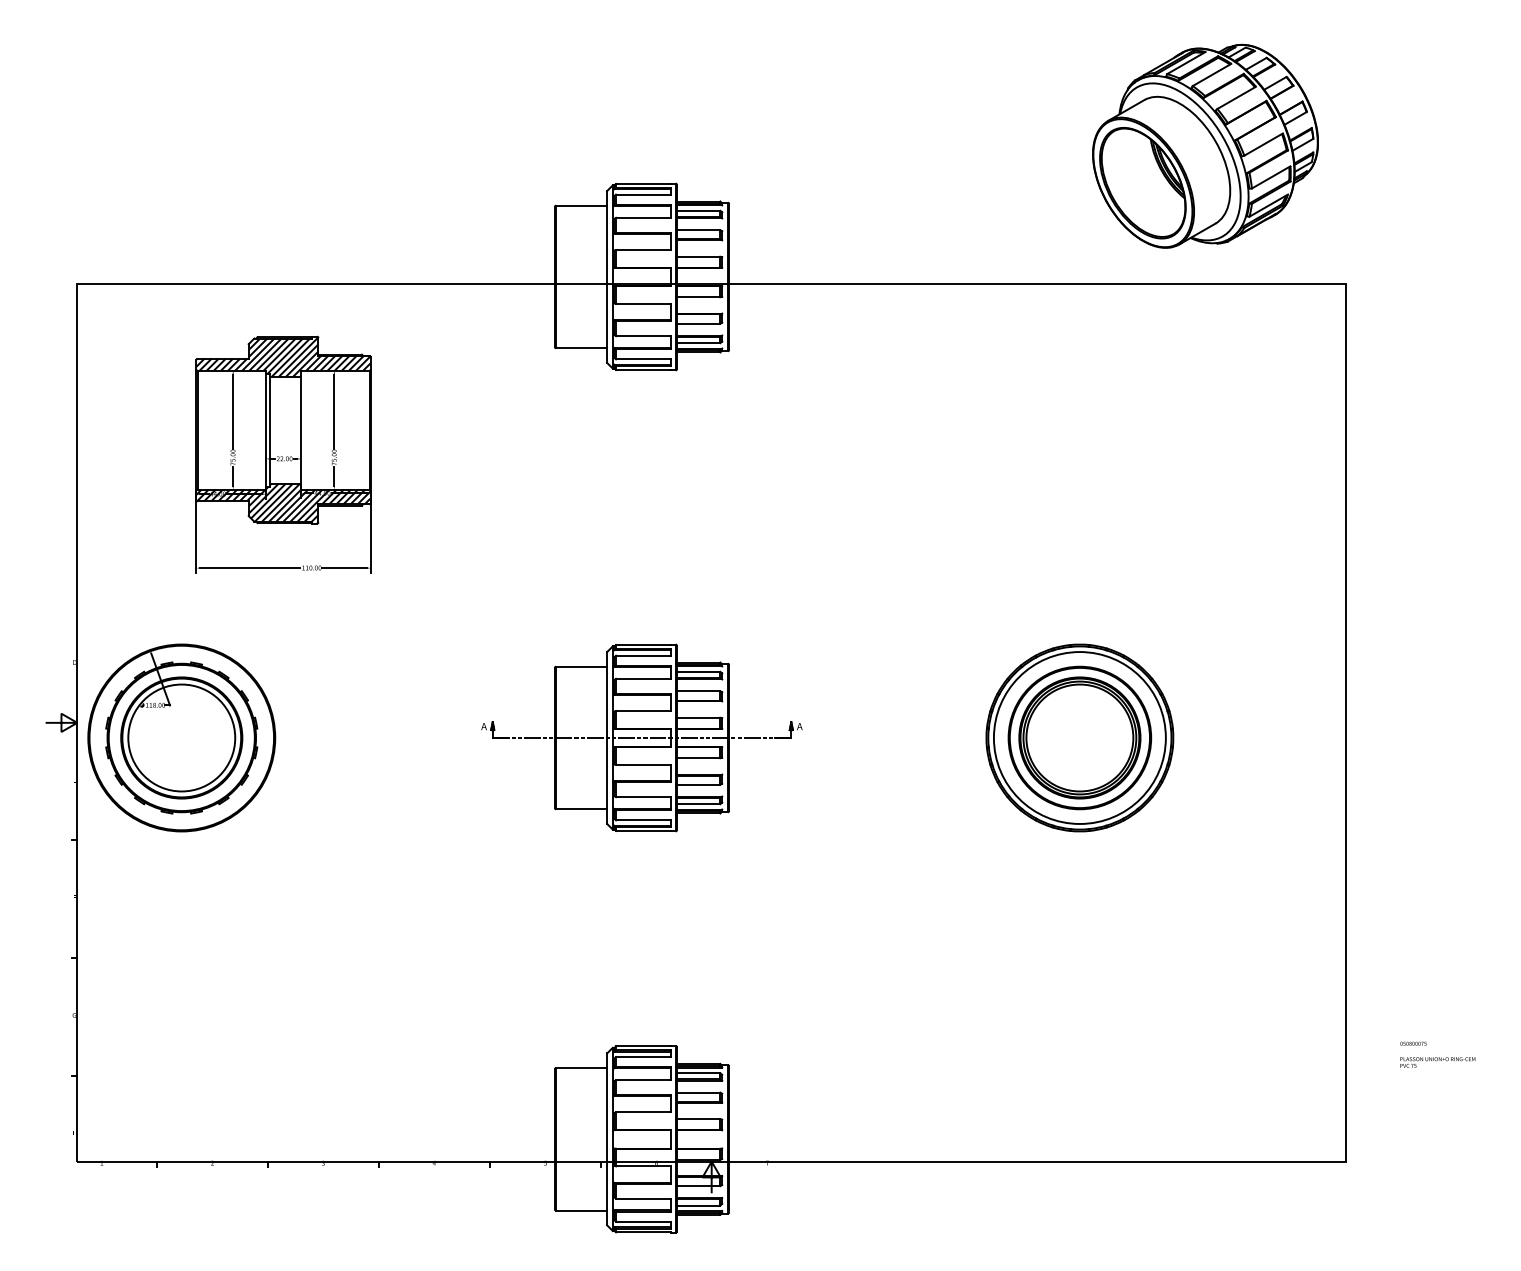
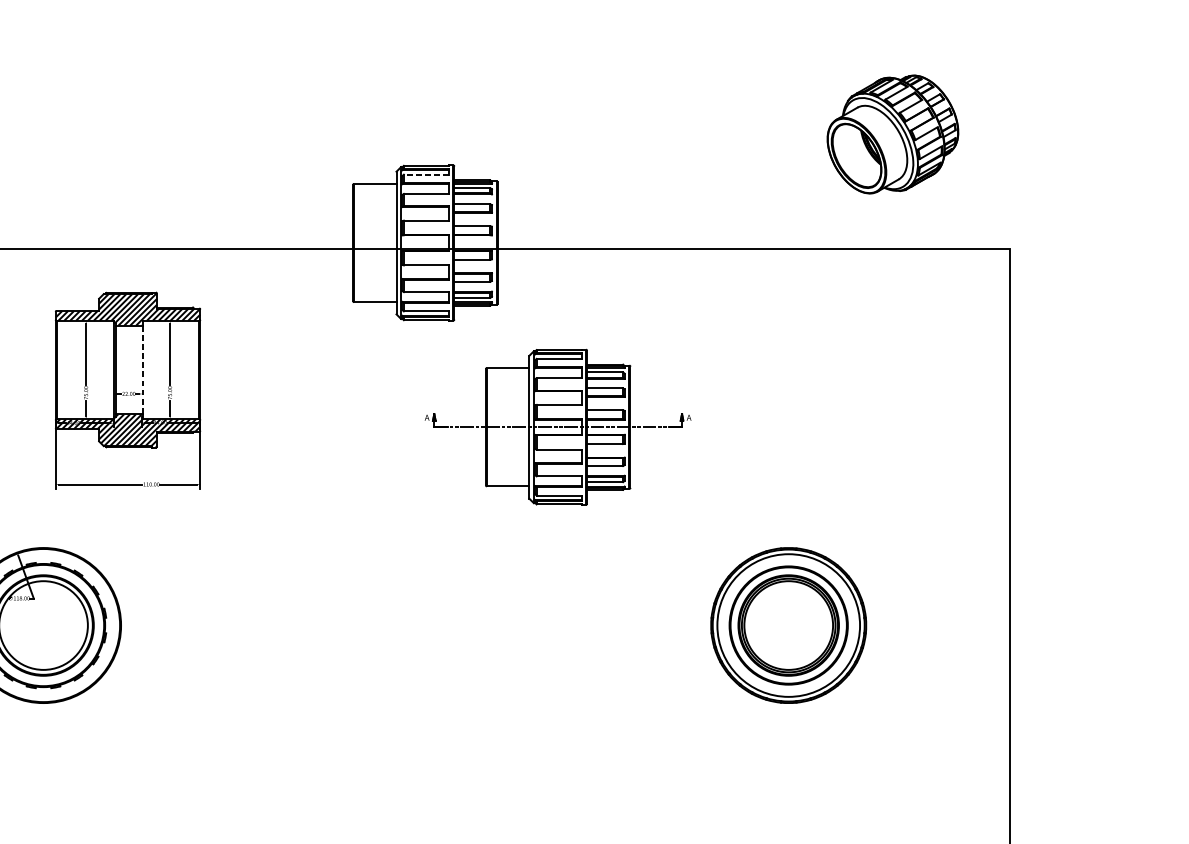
part: (1205, 145) -> (892, 133), size x0.7
line: (642, 194) -> (425, 174), solid -> dashed
line: (301, 430) -> (142, 370), solid -> dashed
part: (641, 737) -> (557, 426), moved

